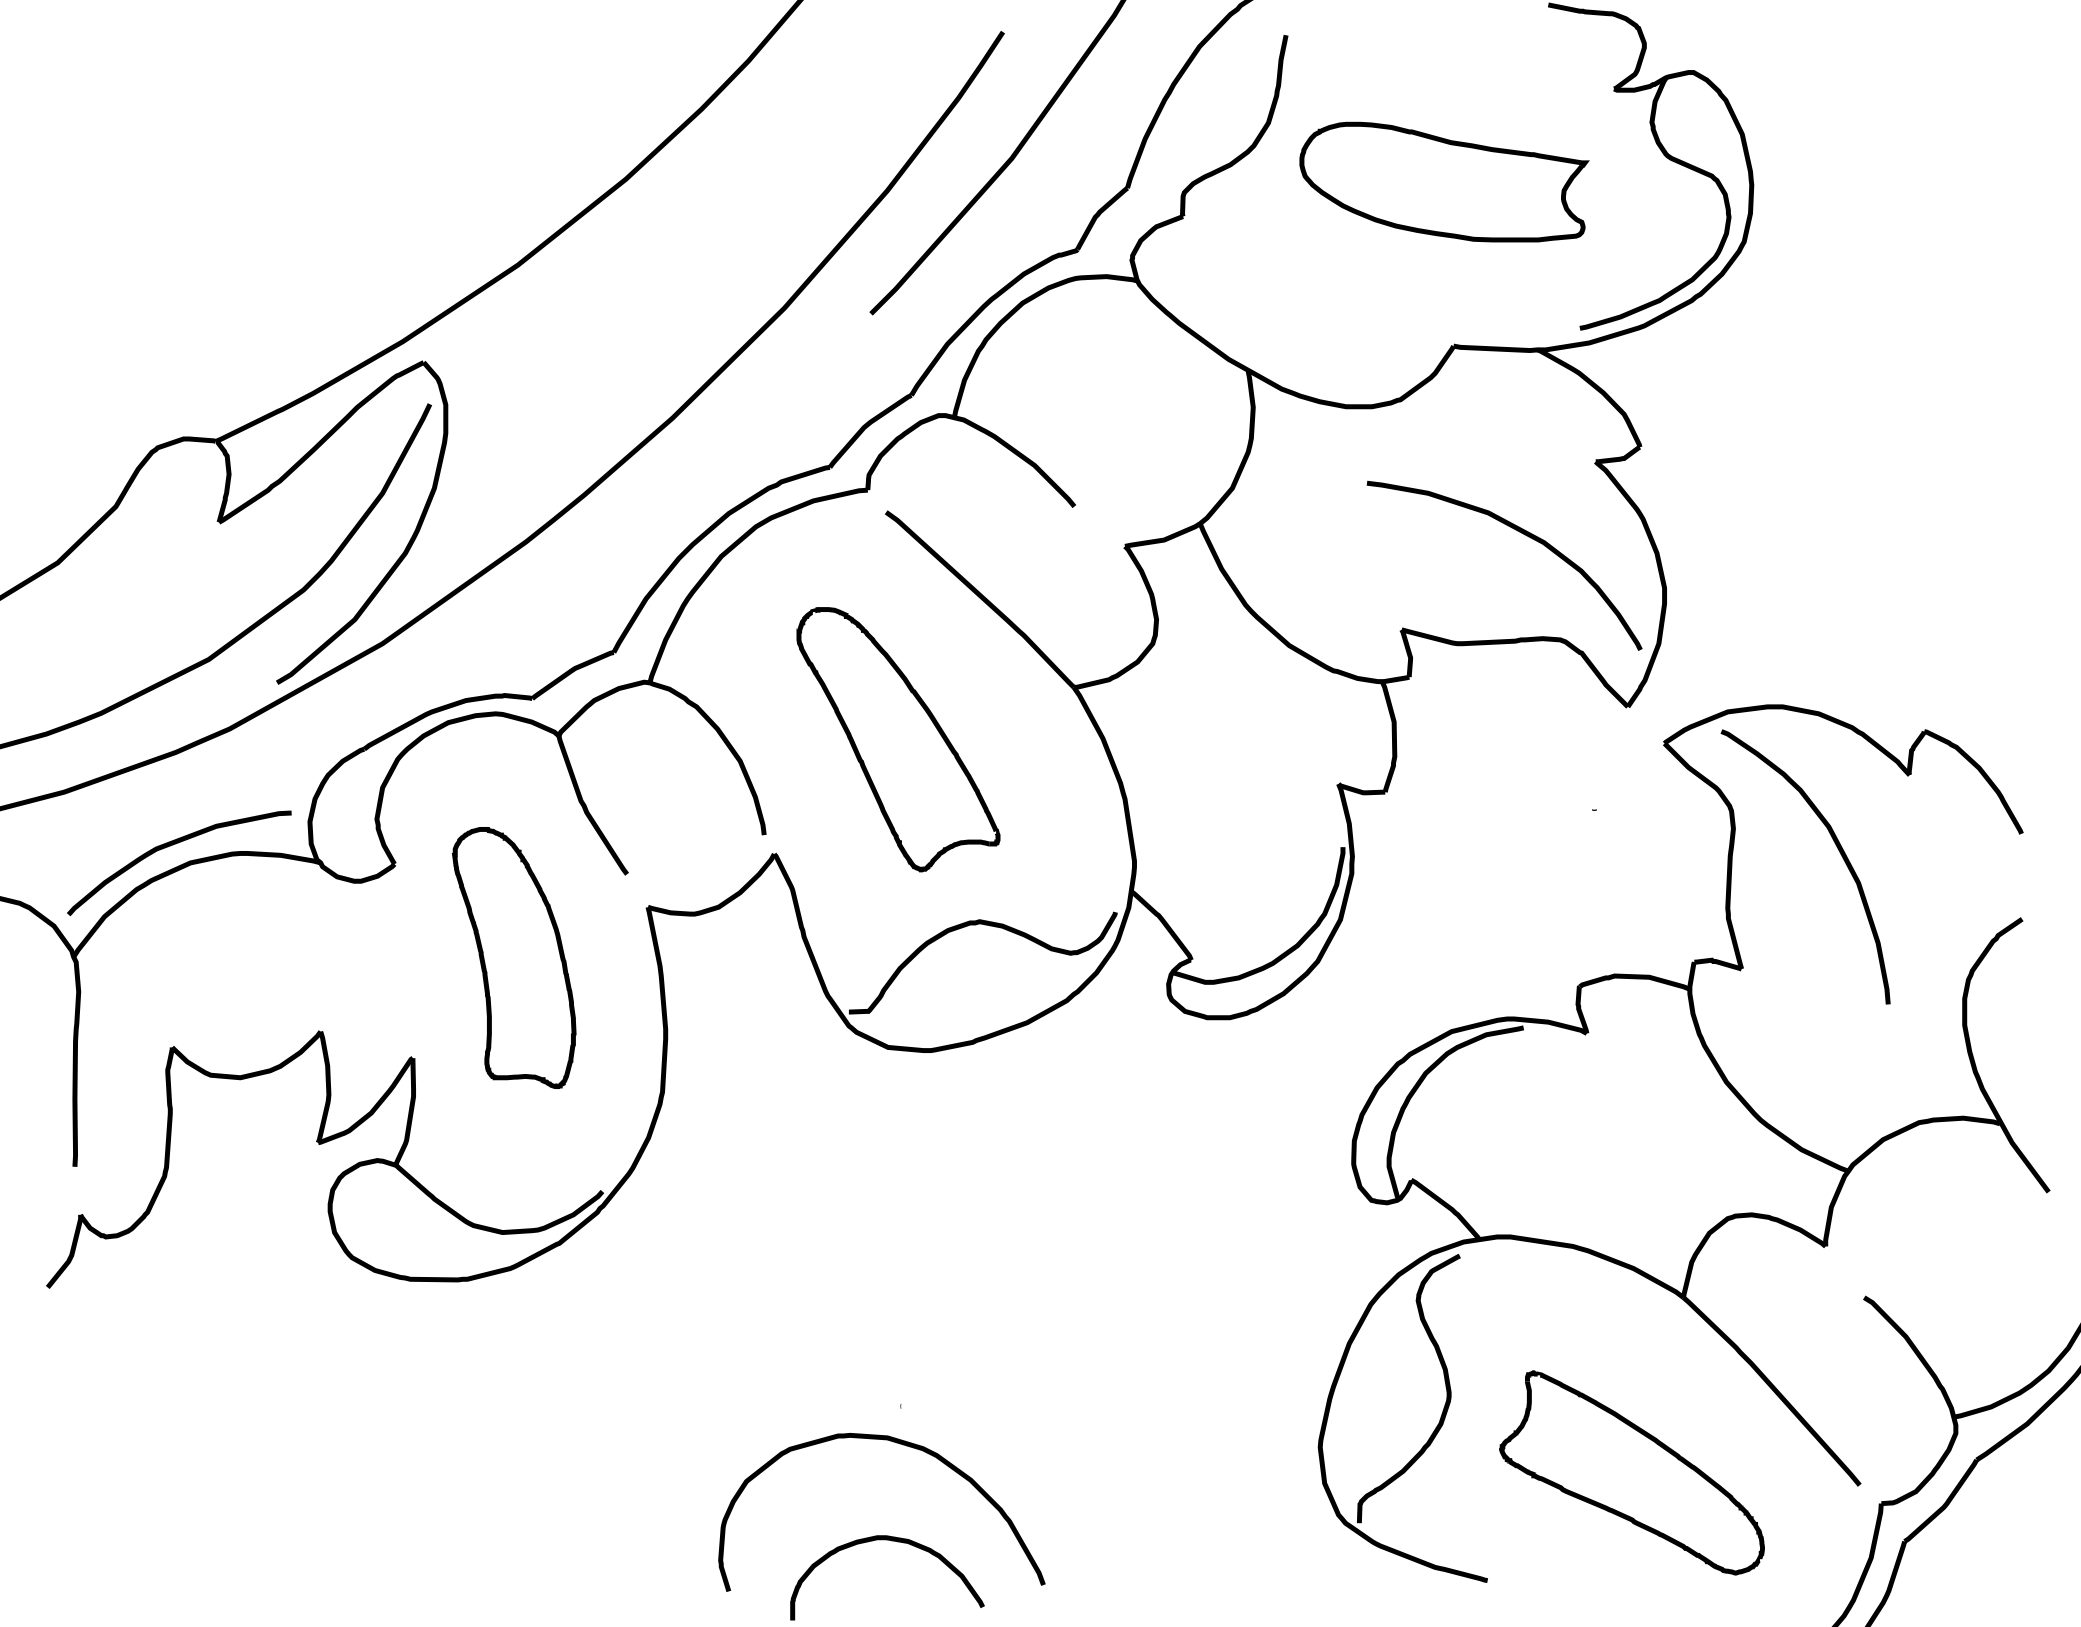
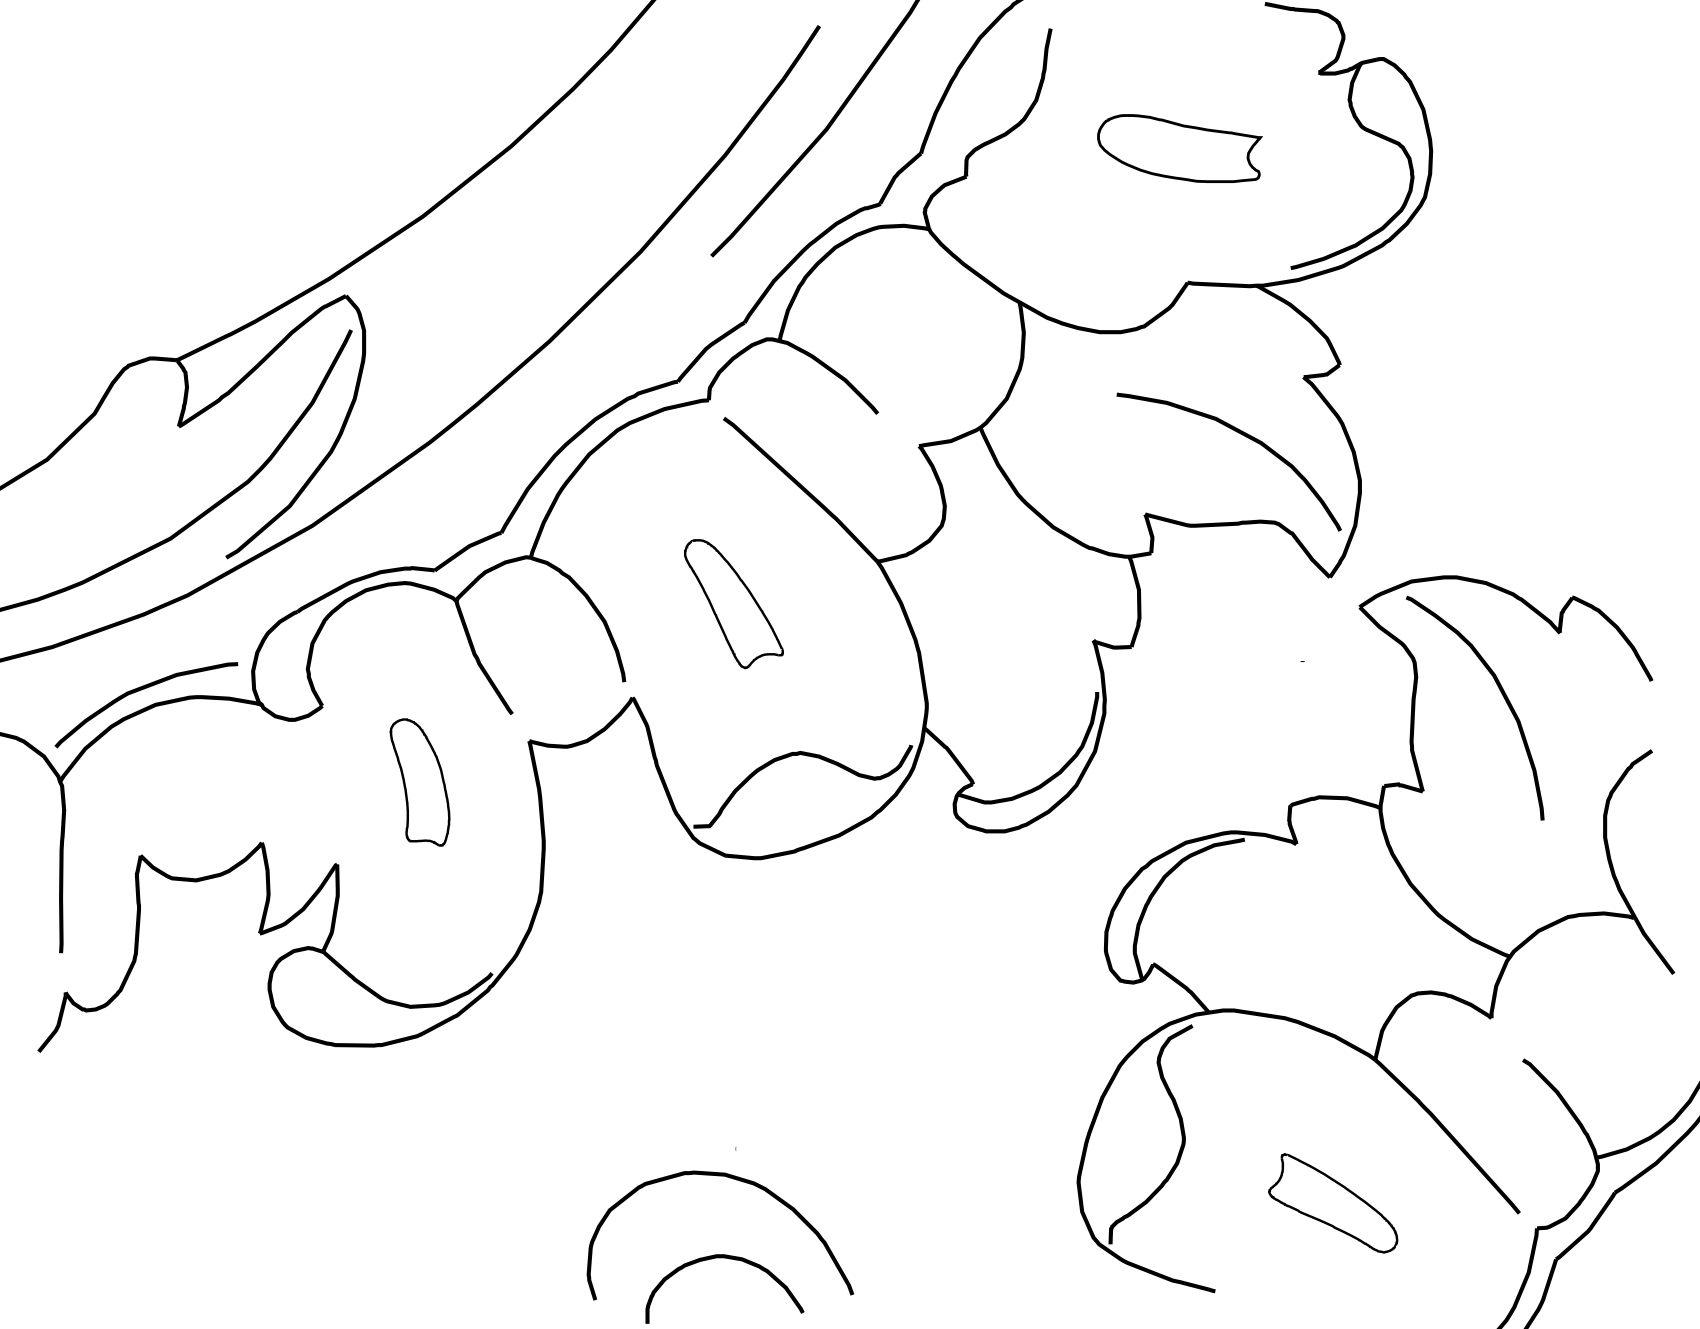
part: (1443, 181) -> (1179, 148), size x0.7
part: (897, 738) -> (733, 603), size x0.6
part: (513, 957) -> (419, 782), size x0.6
part: (1631, 1473) -> (1332, 1203), size x0.6

